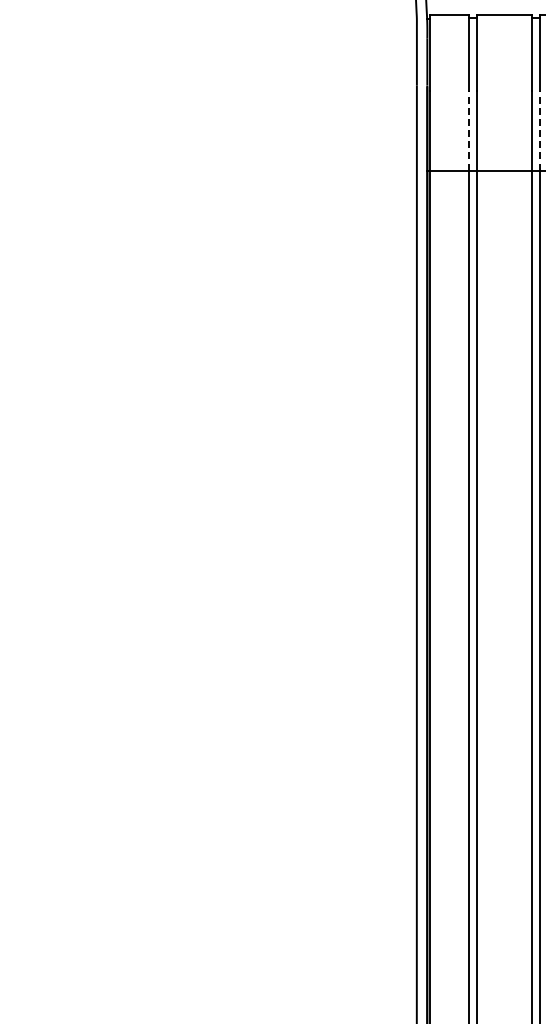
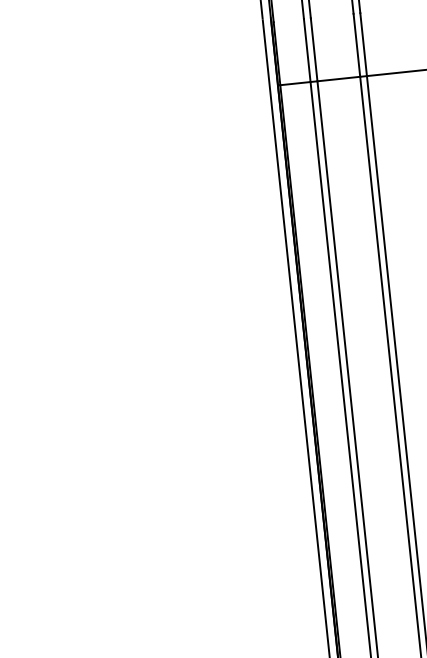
line: (468, 130) -> (307, 50), dashed -> solid
line: (540, 130) -> (363, 44), dashed -> solid

